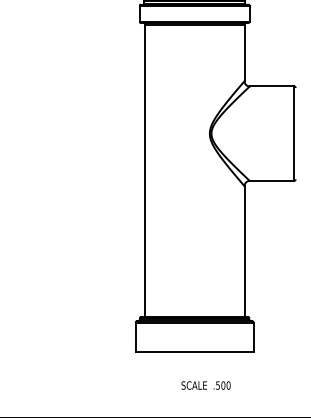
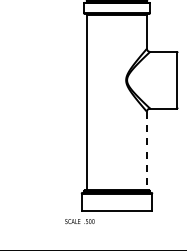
line: (243, 252) -> (146, 151), solid -> dashed
text: (205, 385) -> (79, 221), moved

